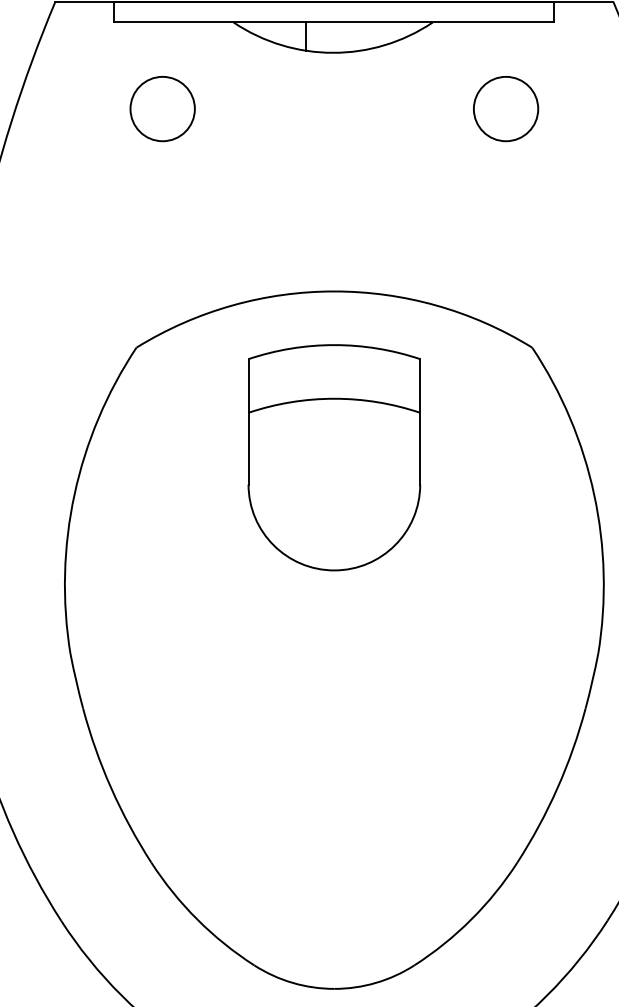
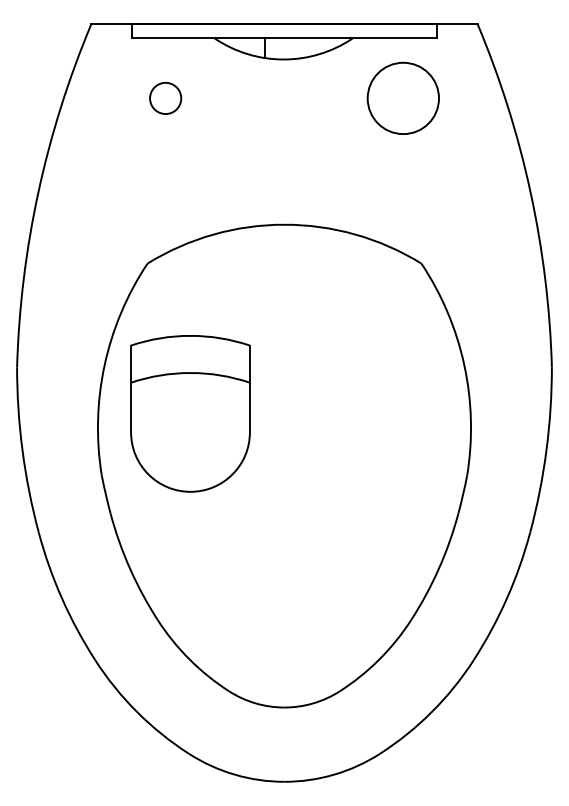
circle: (162, 109) -> (165, 98), size x0.7
circle: (506, 109) -> (403, 98), size x1.6
part: (334, 457) -> (190, 413), moved

